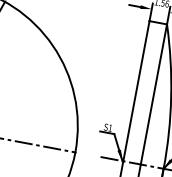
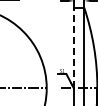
line: (137, 90) -> (74, 47), solid -> dashed

